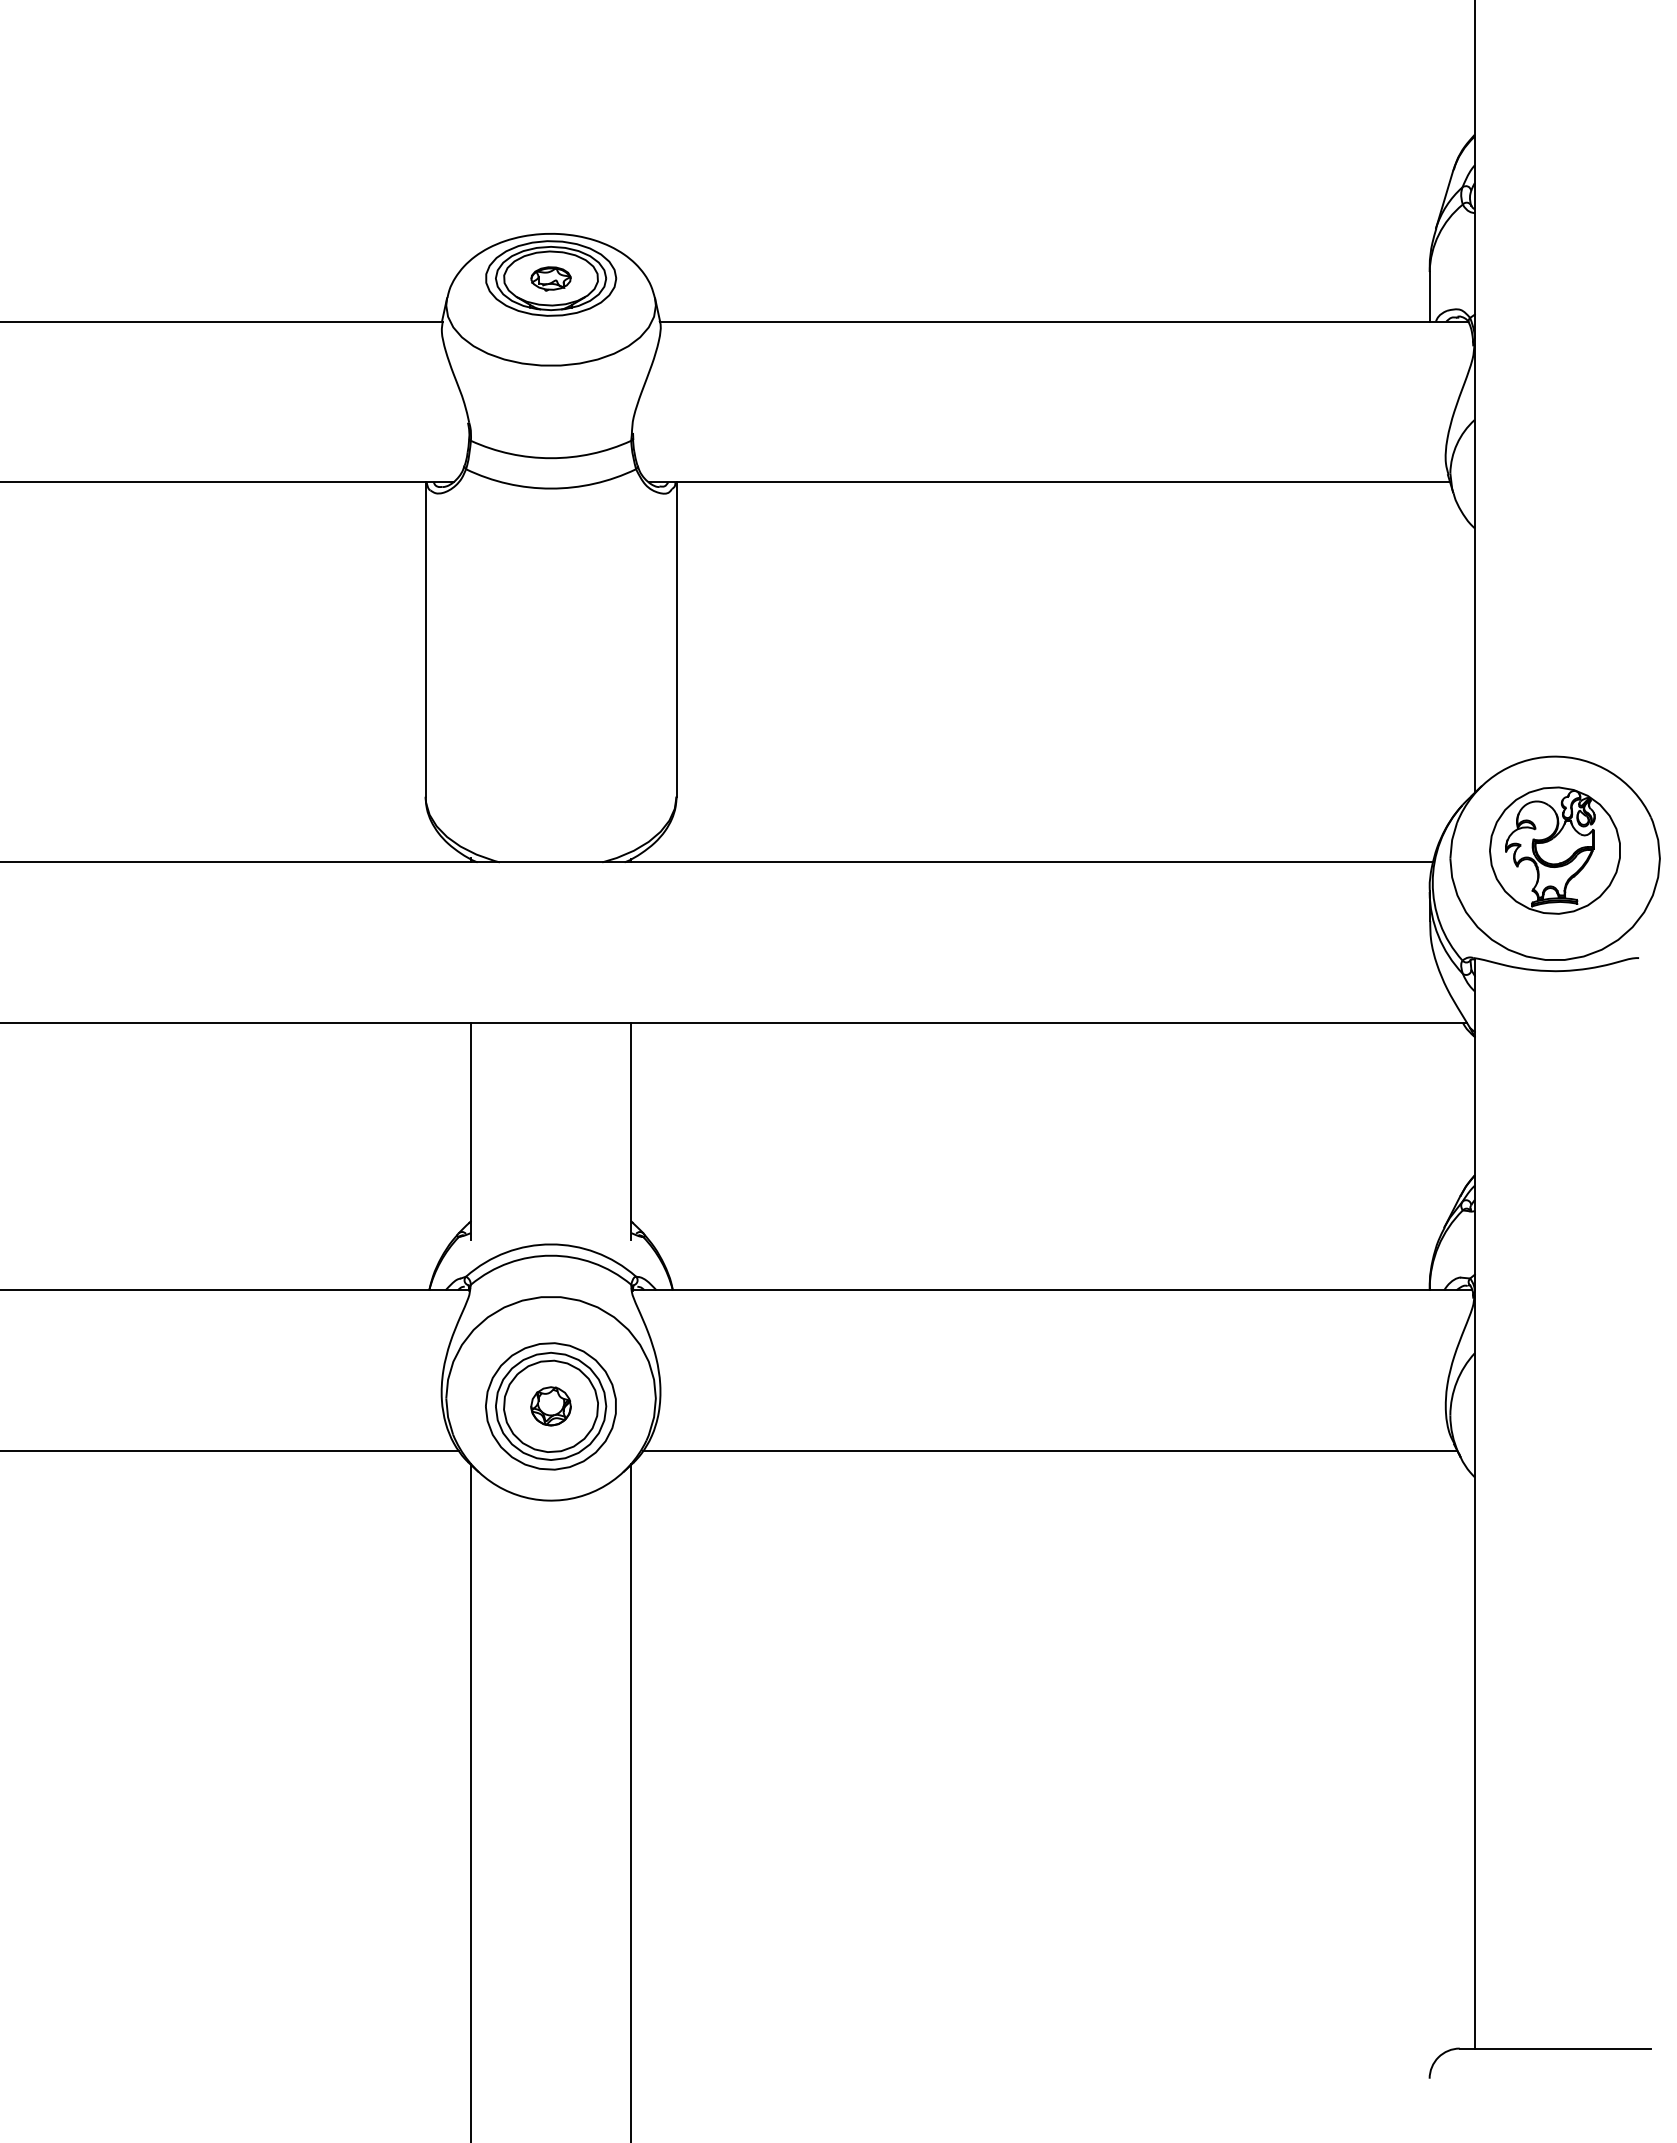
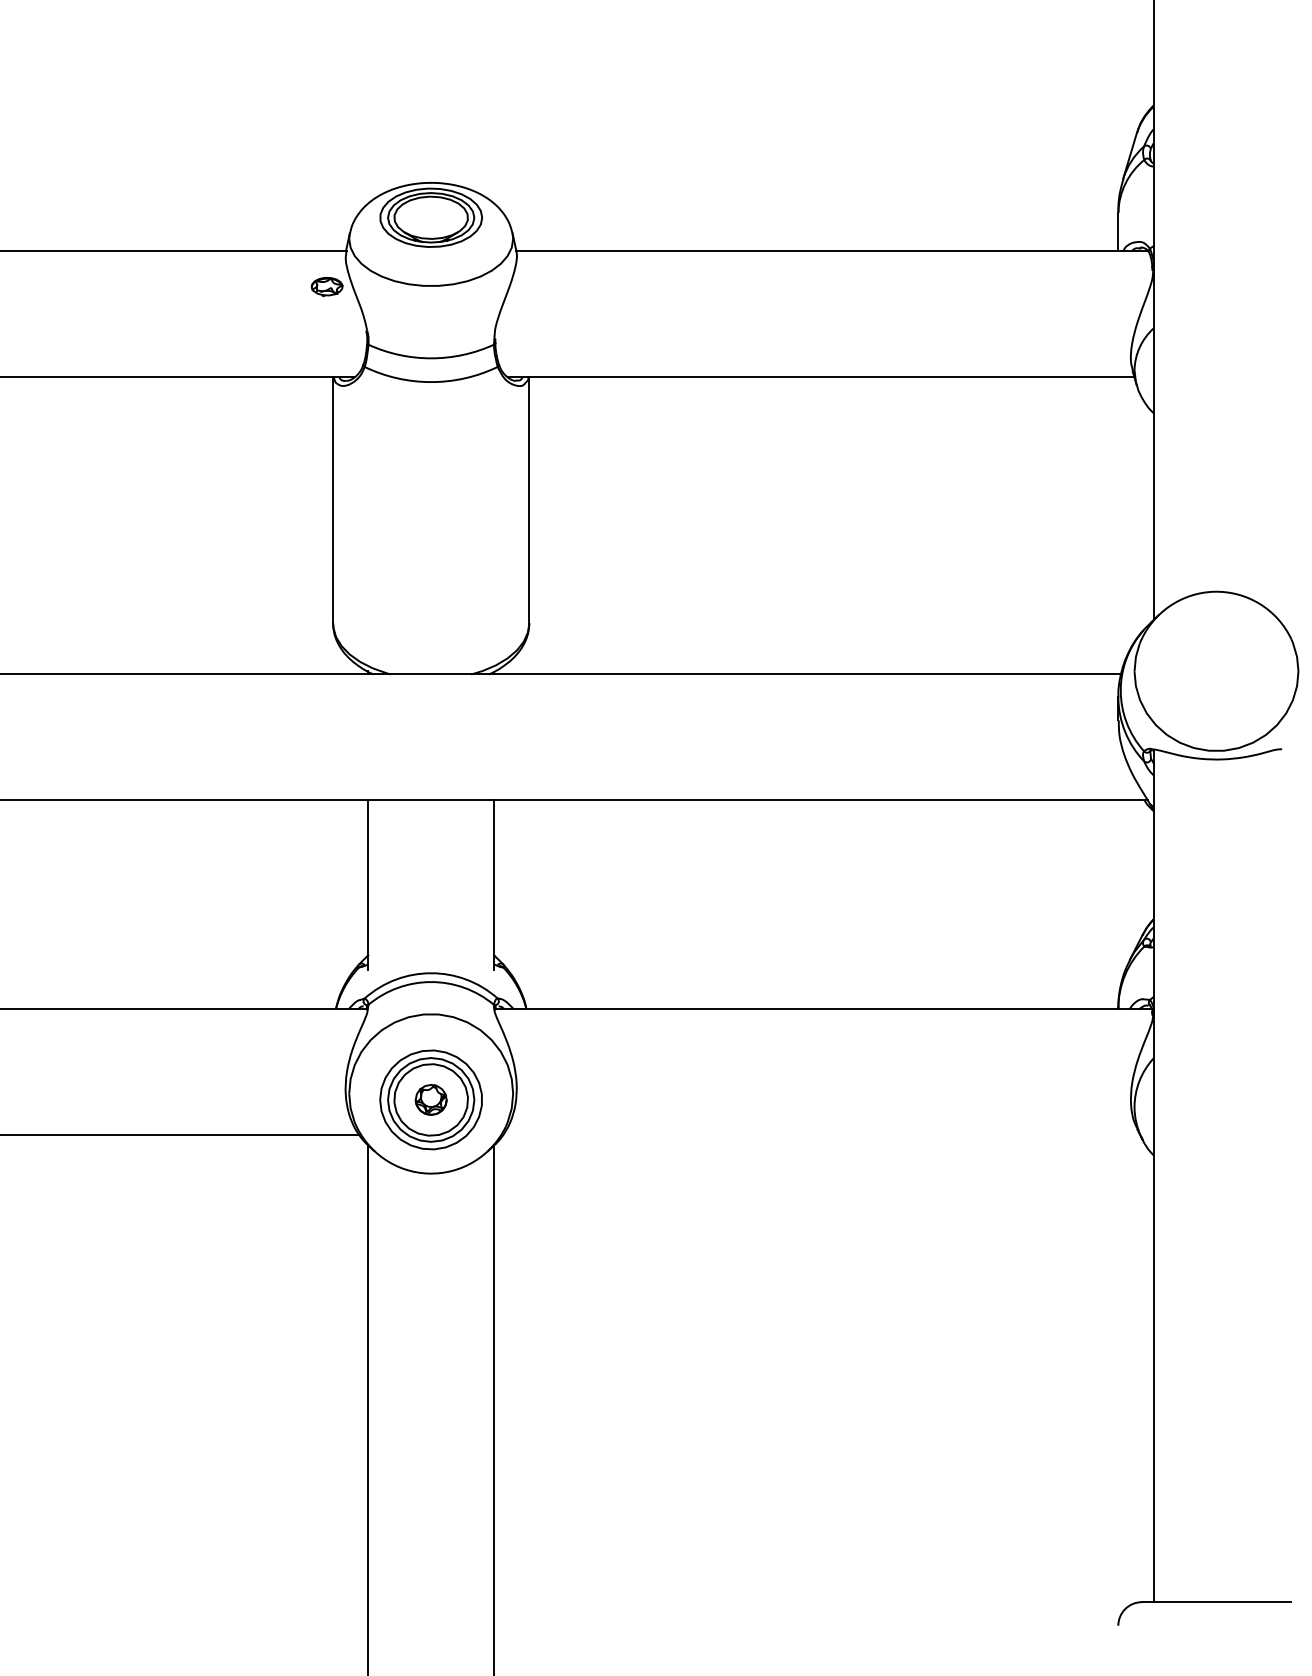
part: (550, 278) -> (326, 286), moved
part: (1554, 850) -> (1215, 665), removed
line: (1050, 1450) -> (821, 1134), removed

